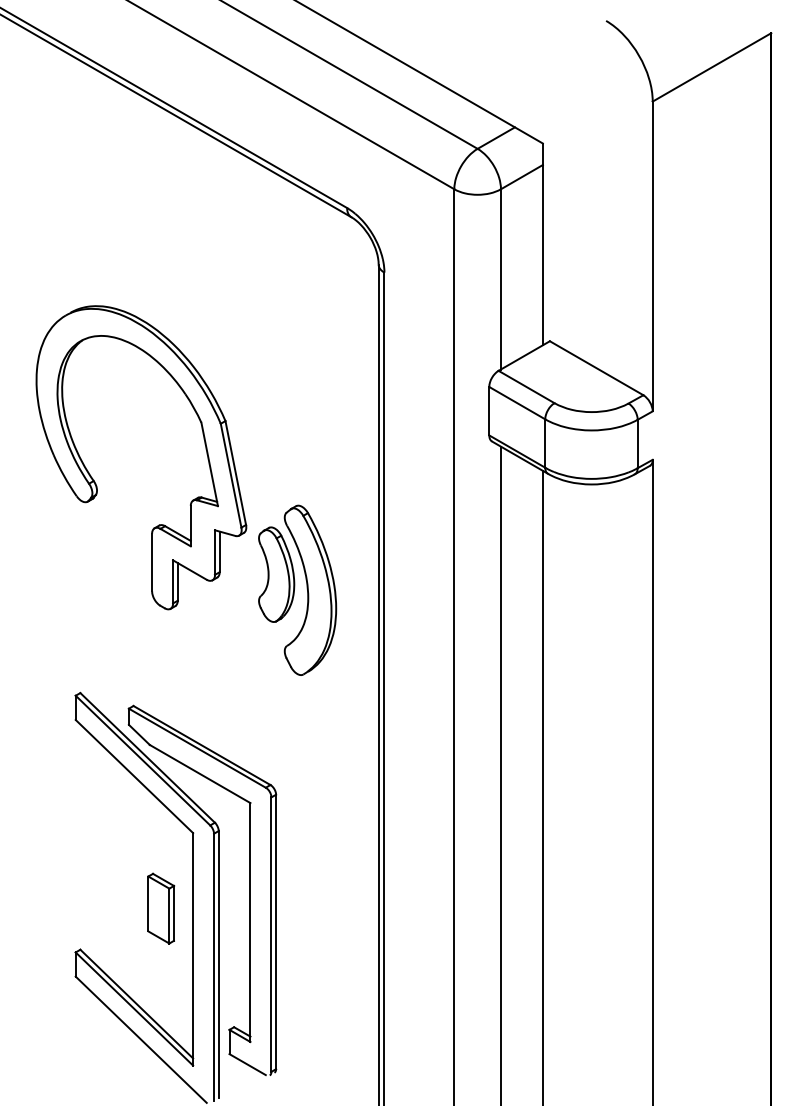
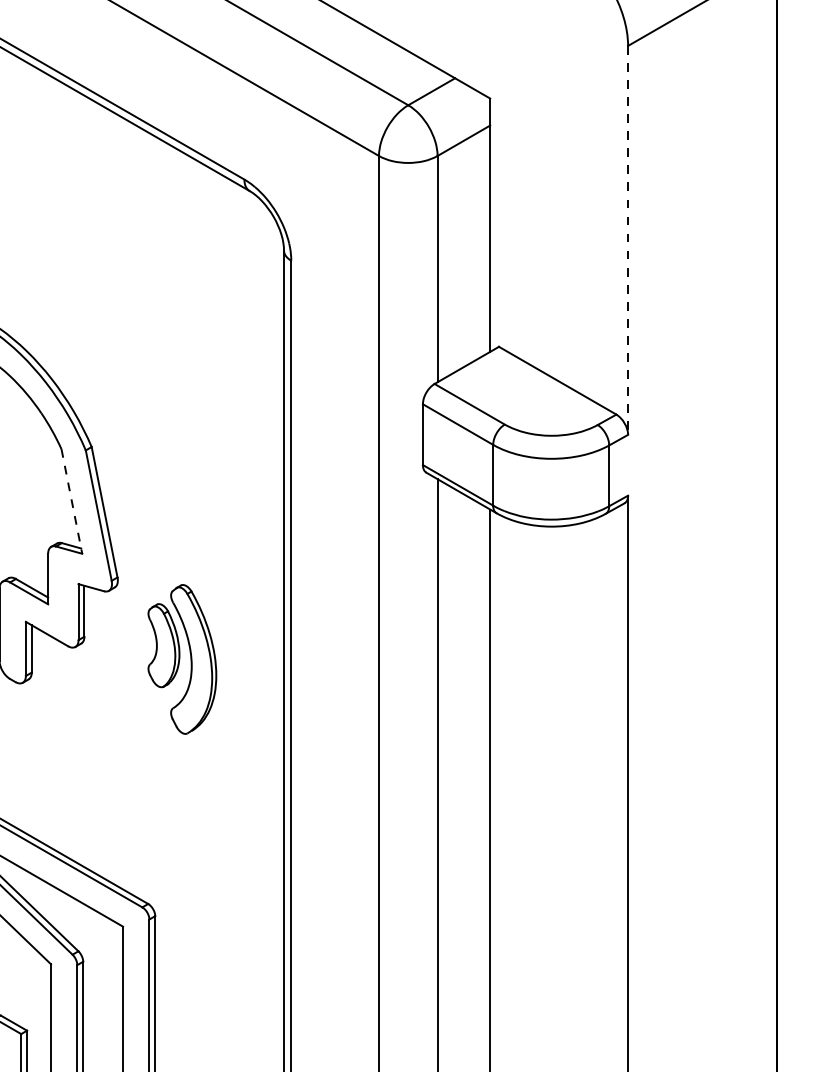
line: (652, 256) -> (627, 240), solid -> dashed
line: (209, 464) -> (71, 501), solid -> dashed
part: (297, 589) -> (182, 658), size x0.7

